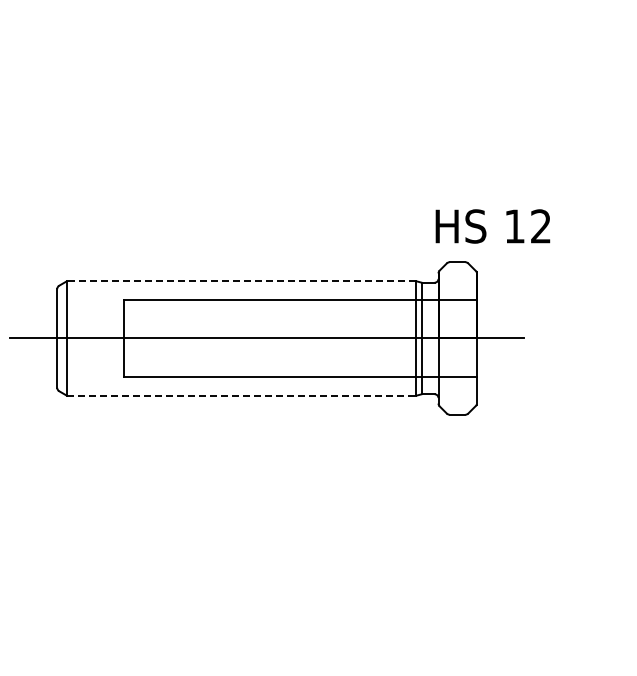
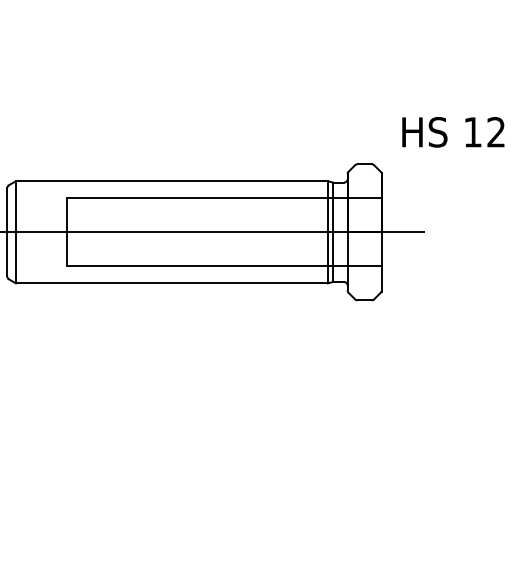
text: (492, 226) -> (452, 132), moved
line: (241, 281) -> (171, 181), dashed -> solid
line: (241, 395) -> (171, 283), dashed -> solid

